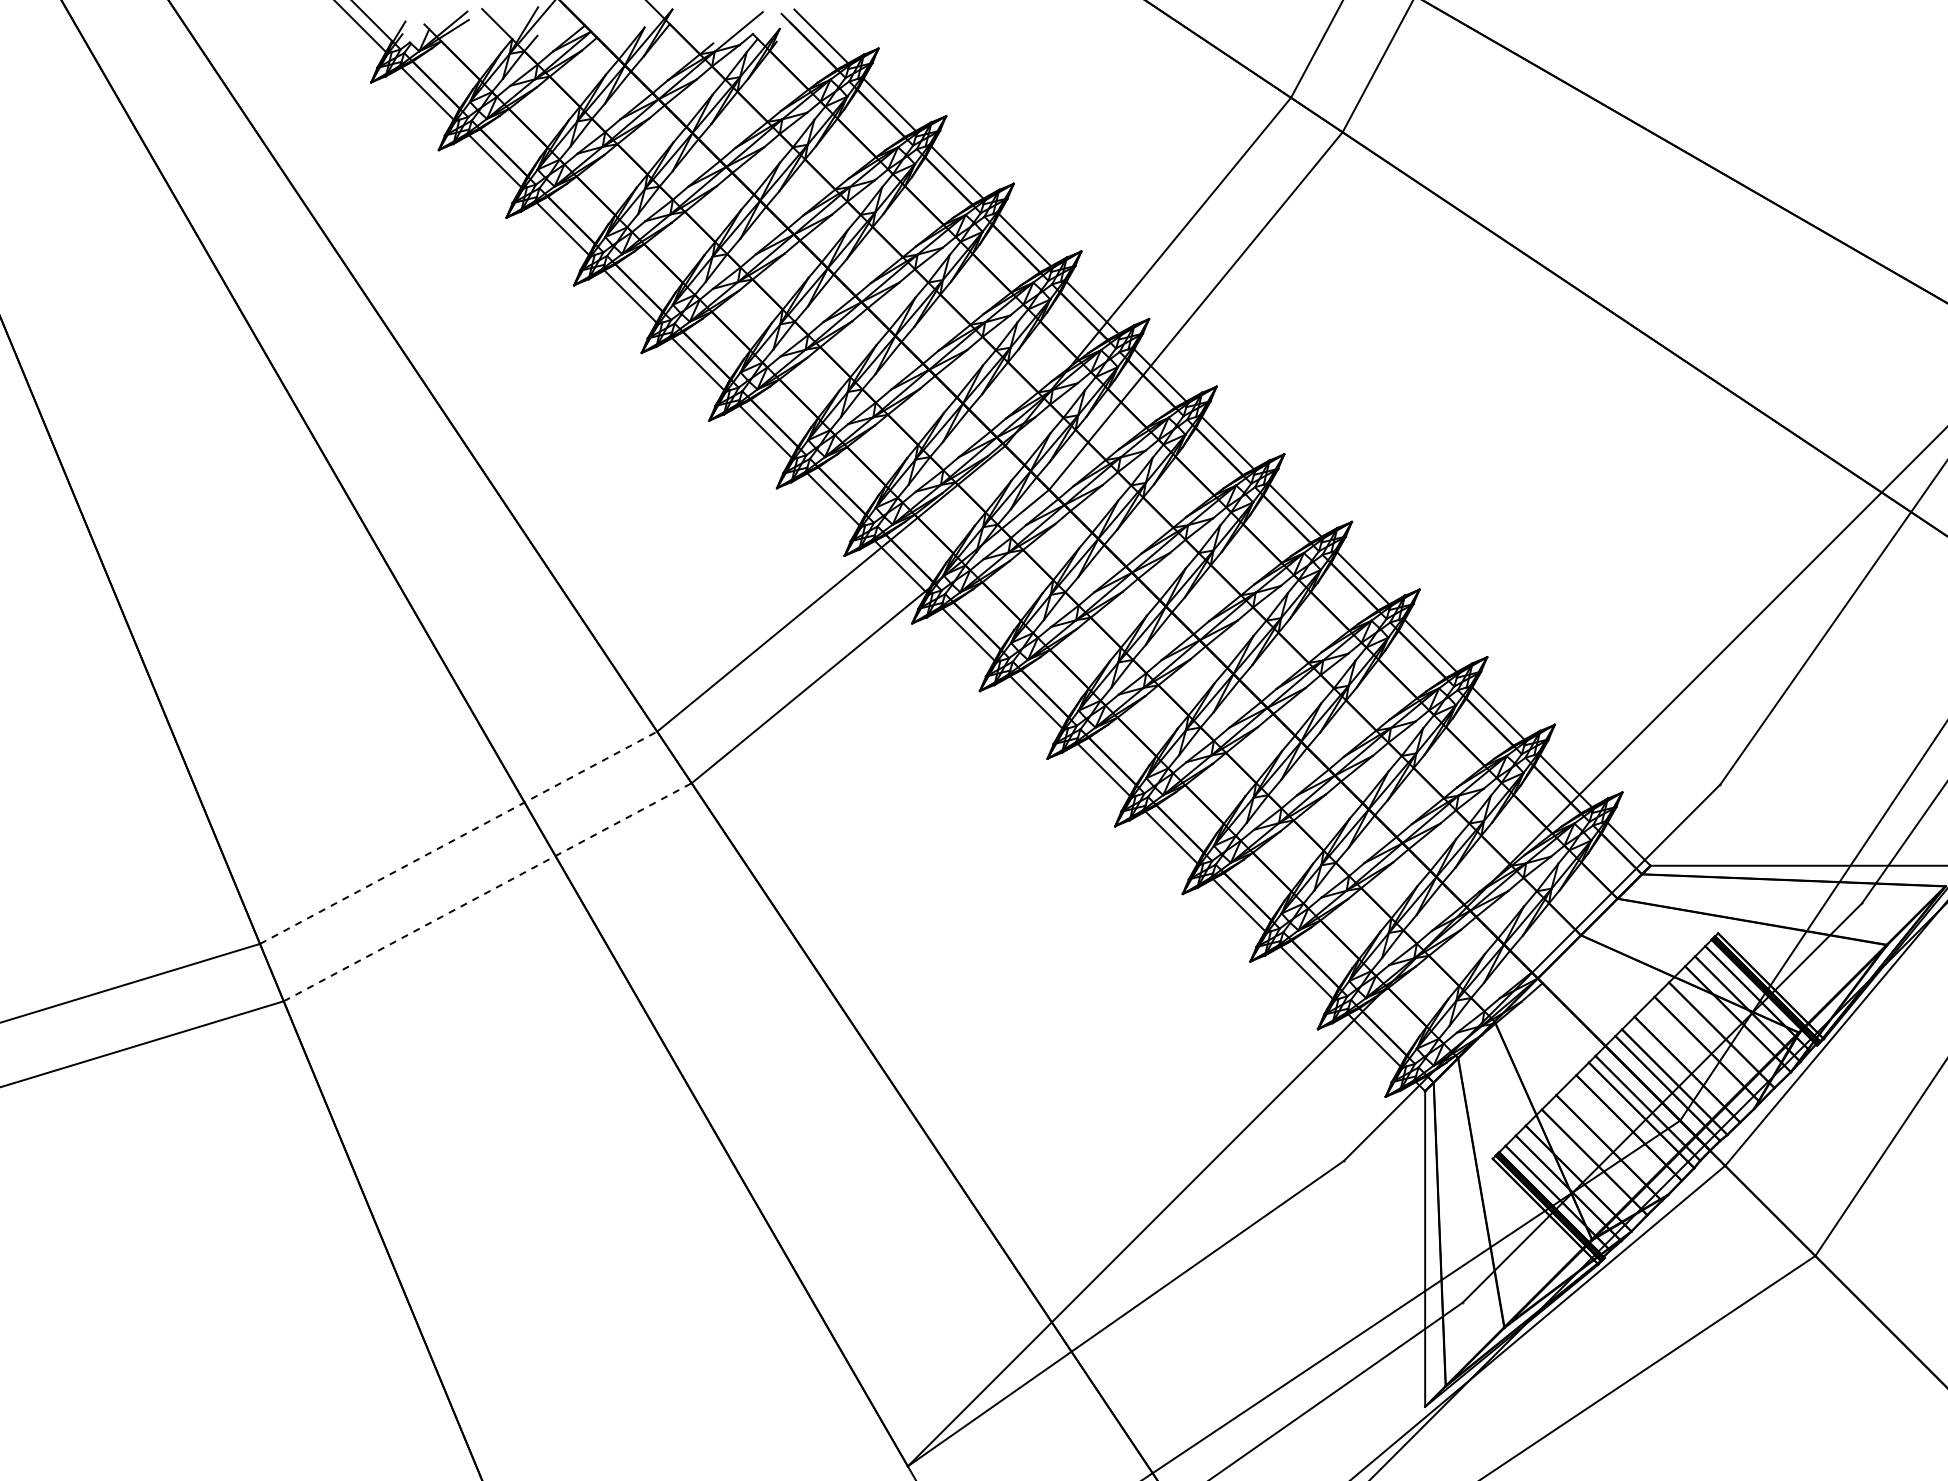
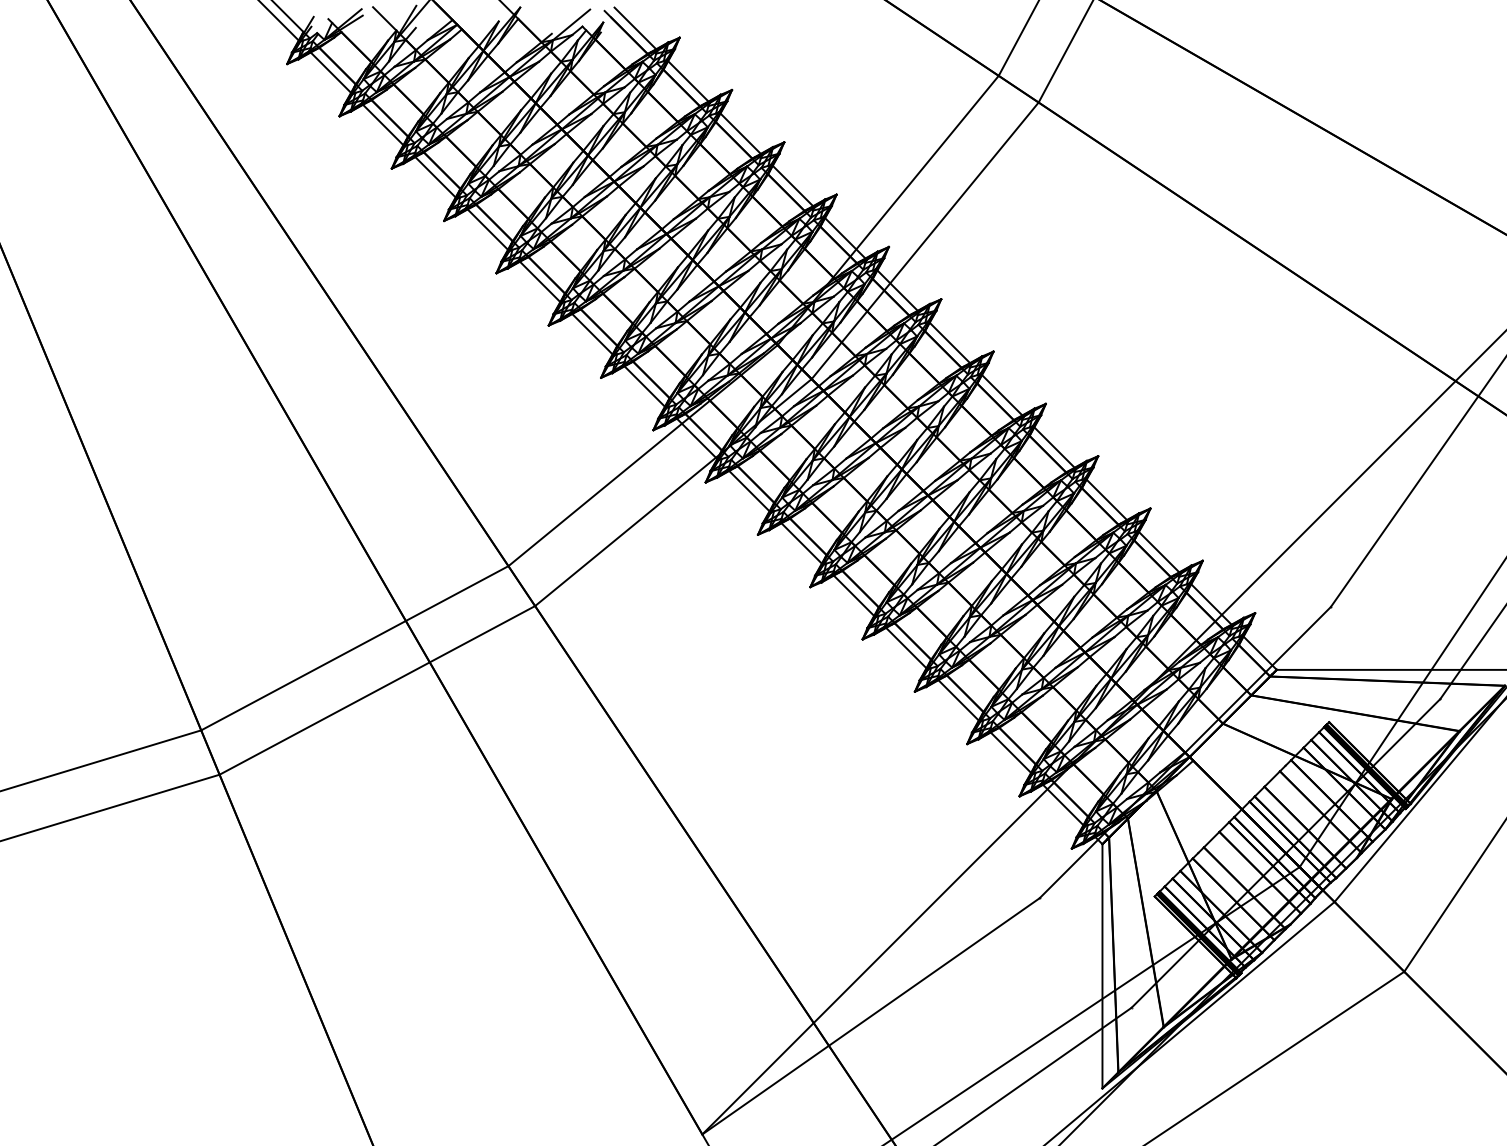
line: (459, 837) -> (355, 648), dashed -> solid
line: (488, 892) -> (377, 690), dashed -> solid

